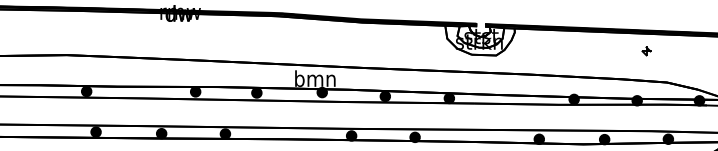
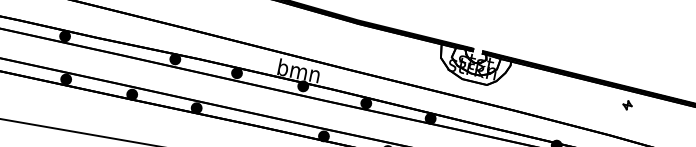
part: (646, 51) -> (627, 105), moved

